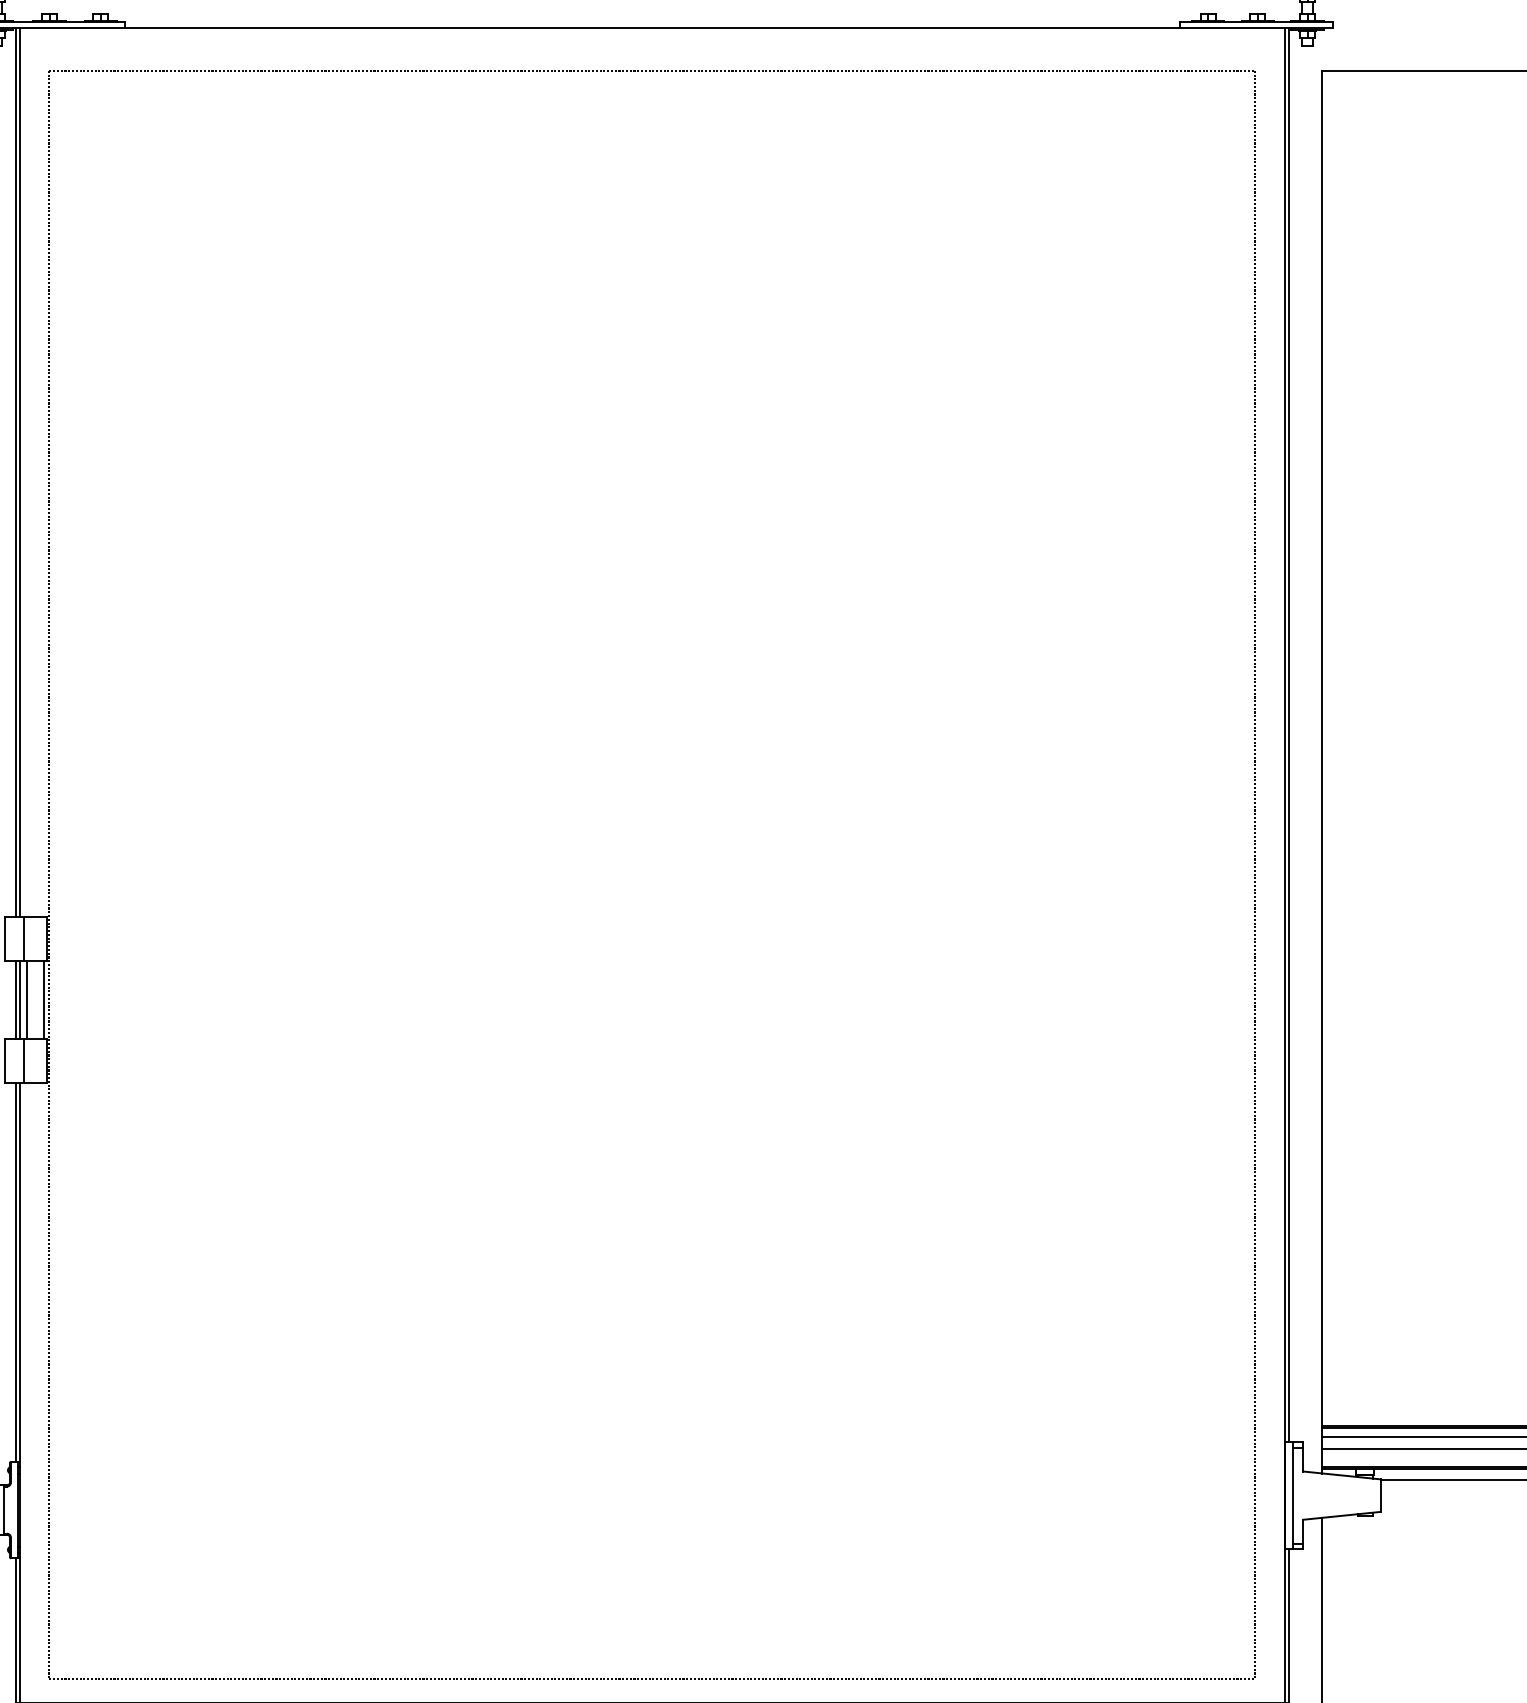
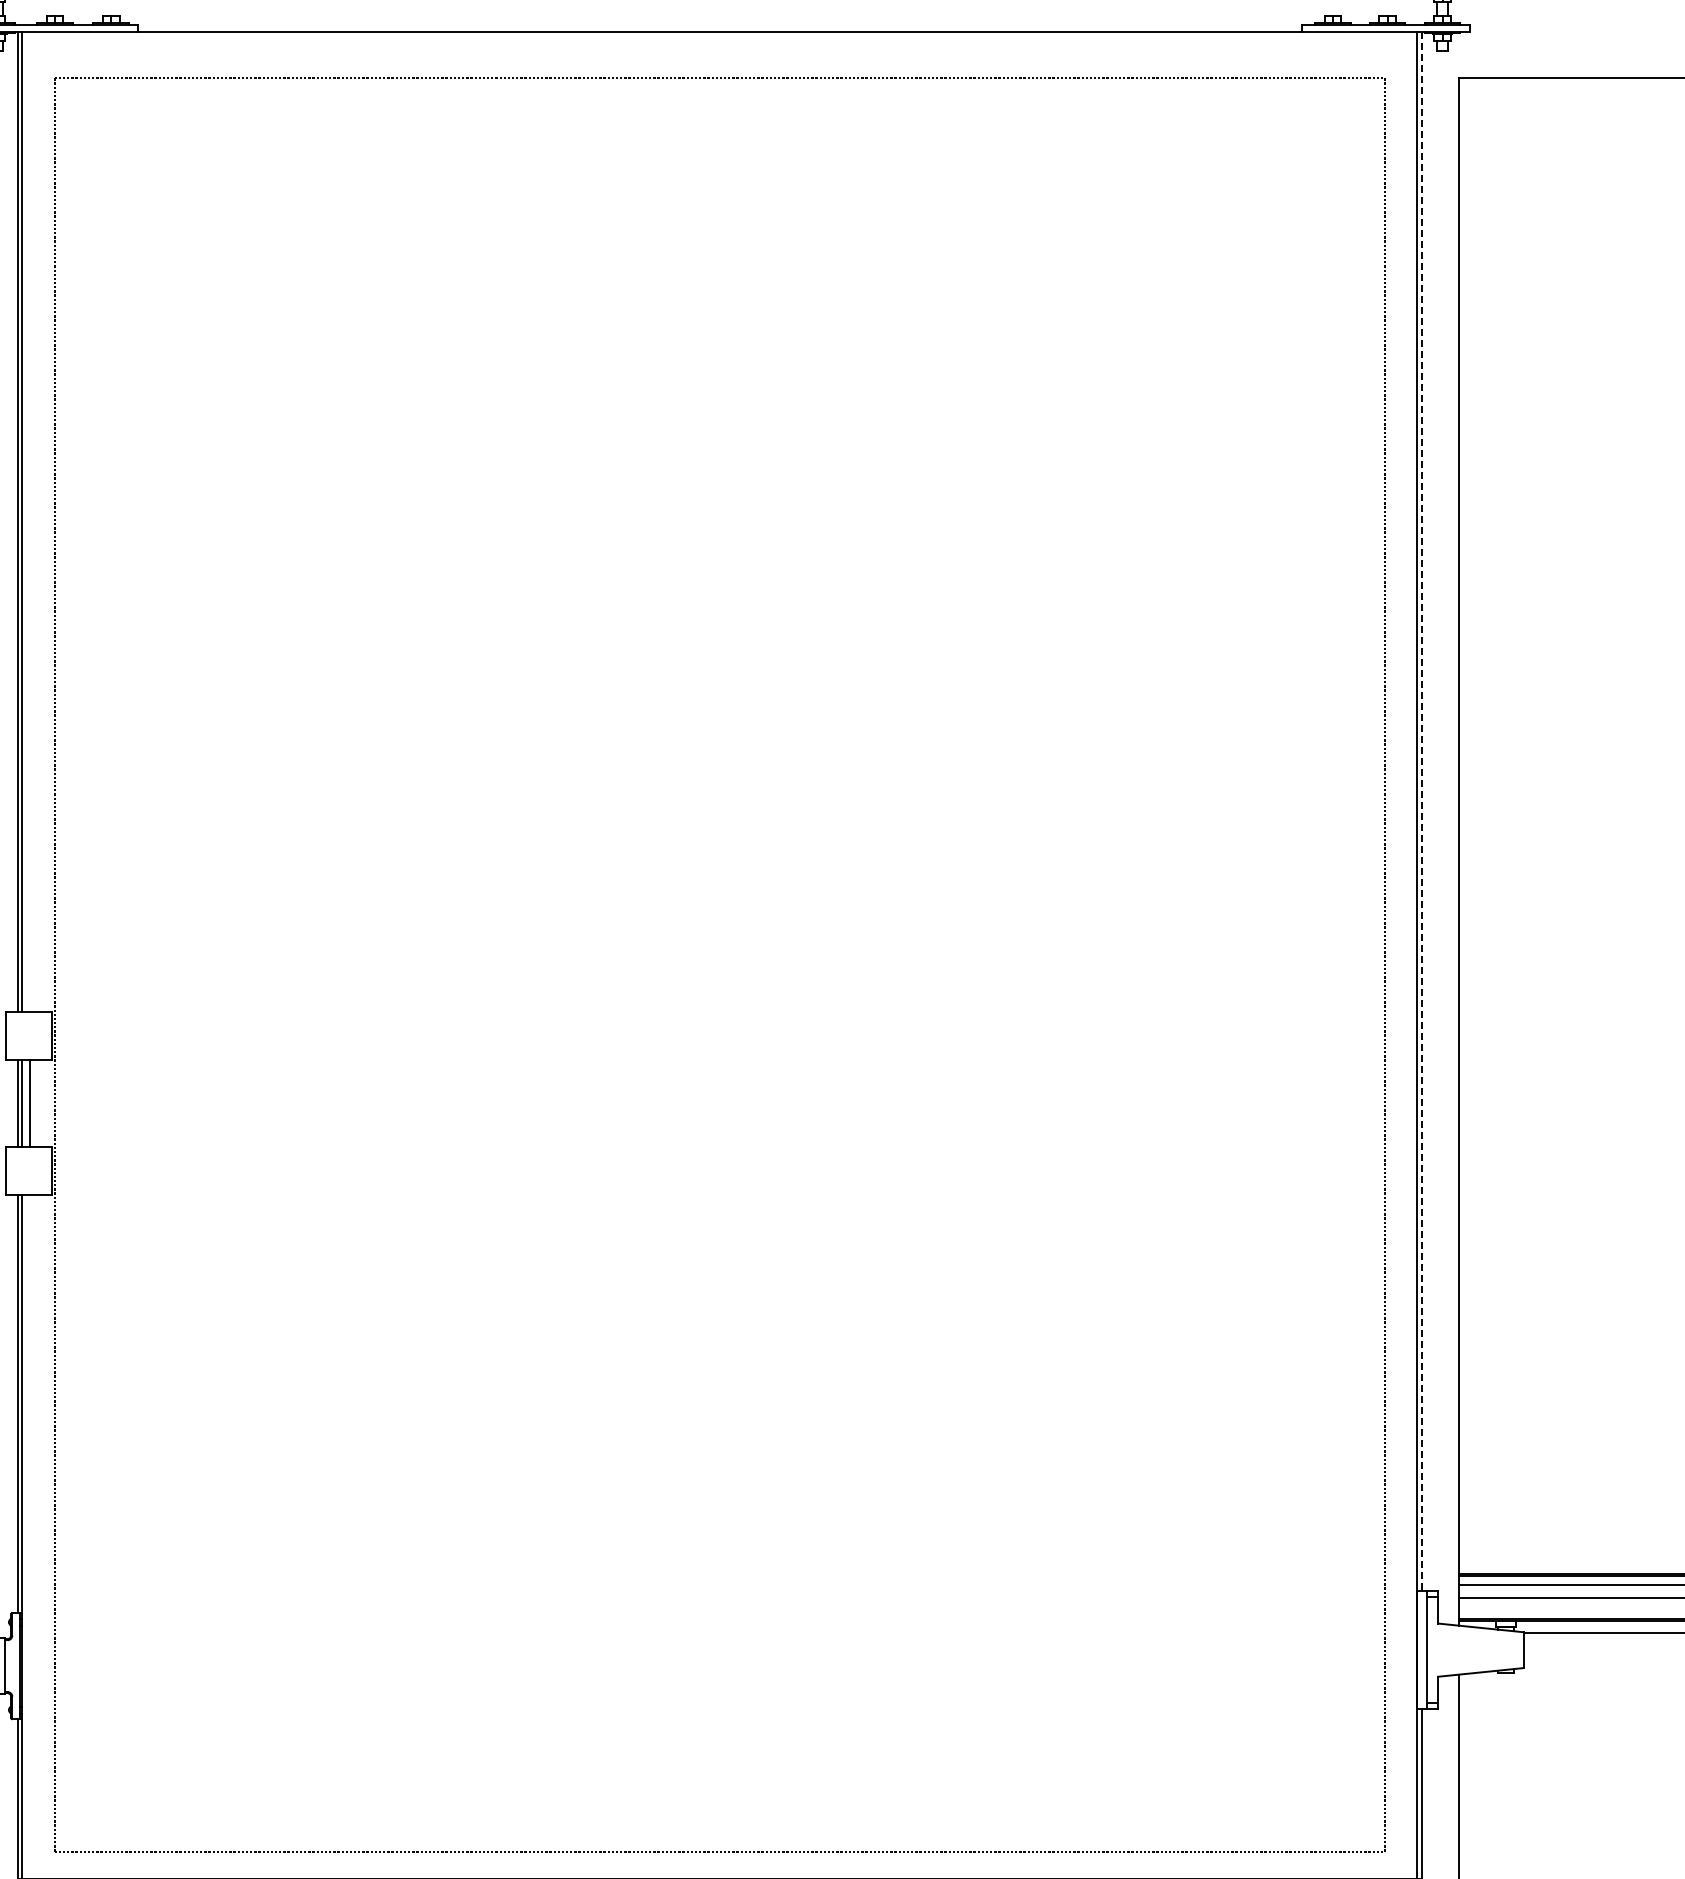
line: (1288, 735) -> (1421, 811), solid -> dashed
line: (23, 938) -> (26, 1035), removed
line: (43, 1000) -> (48, 1103), removed
line: (23, 1060) -> (26, 1170), removed

